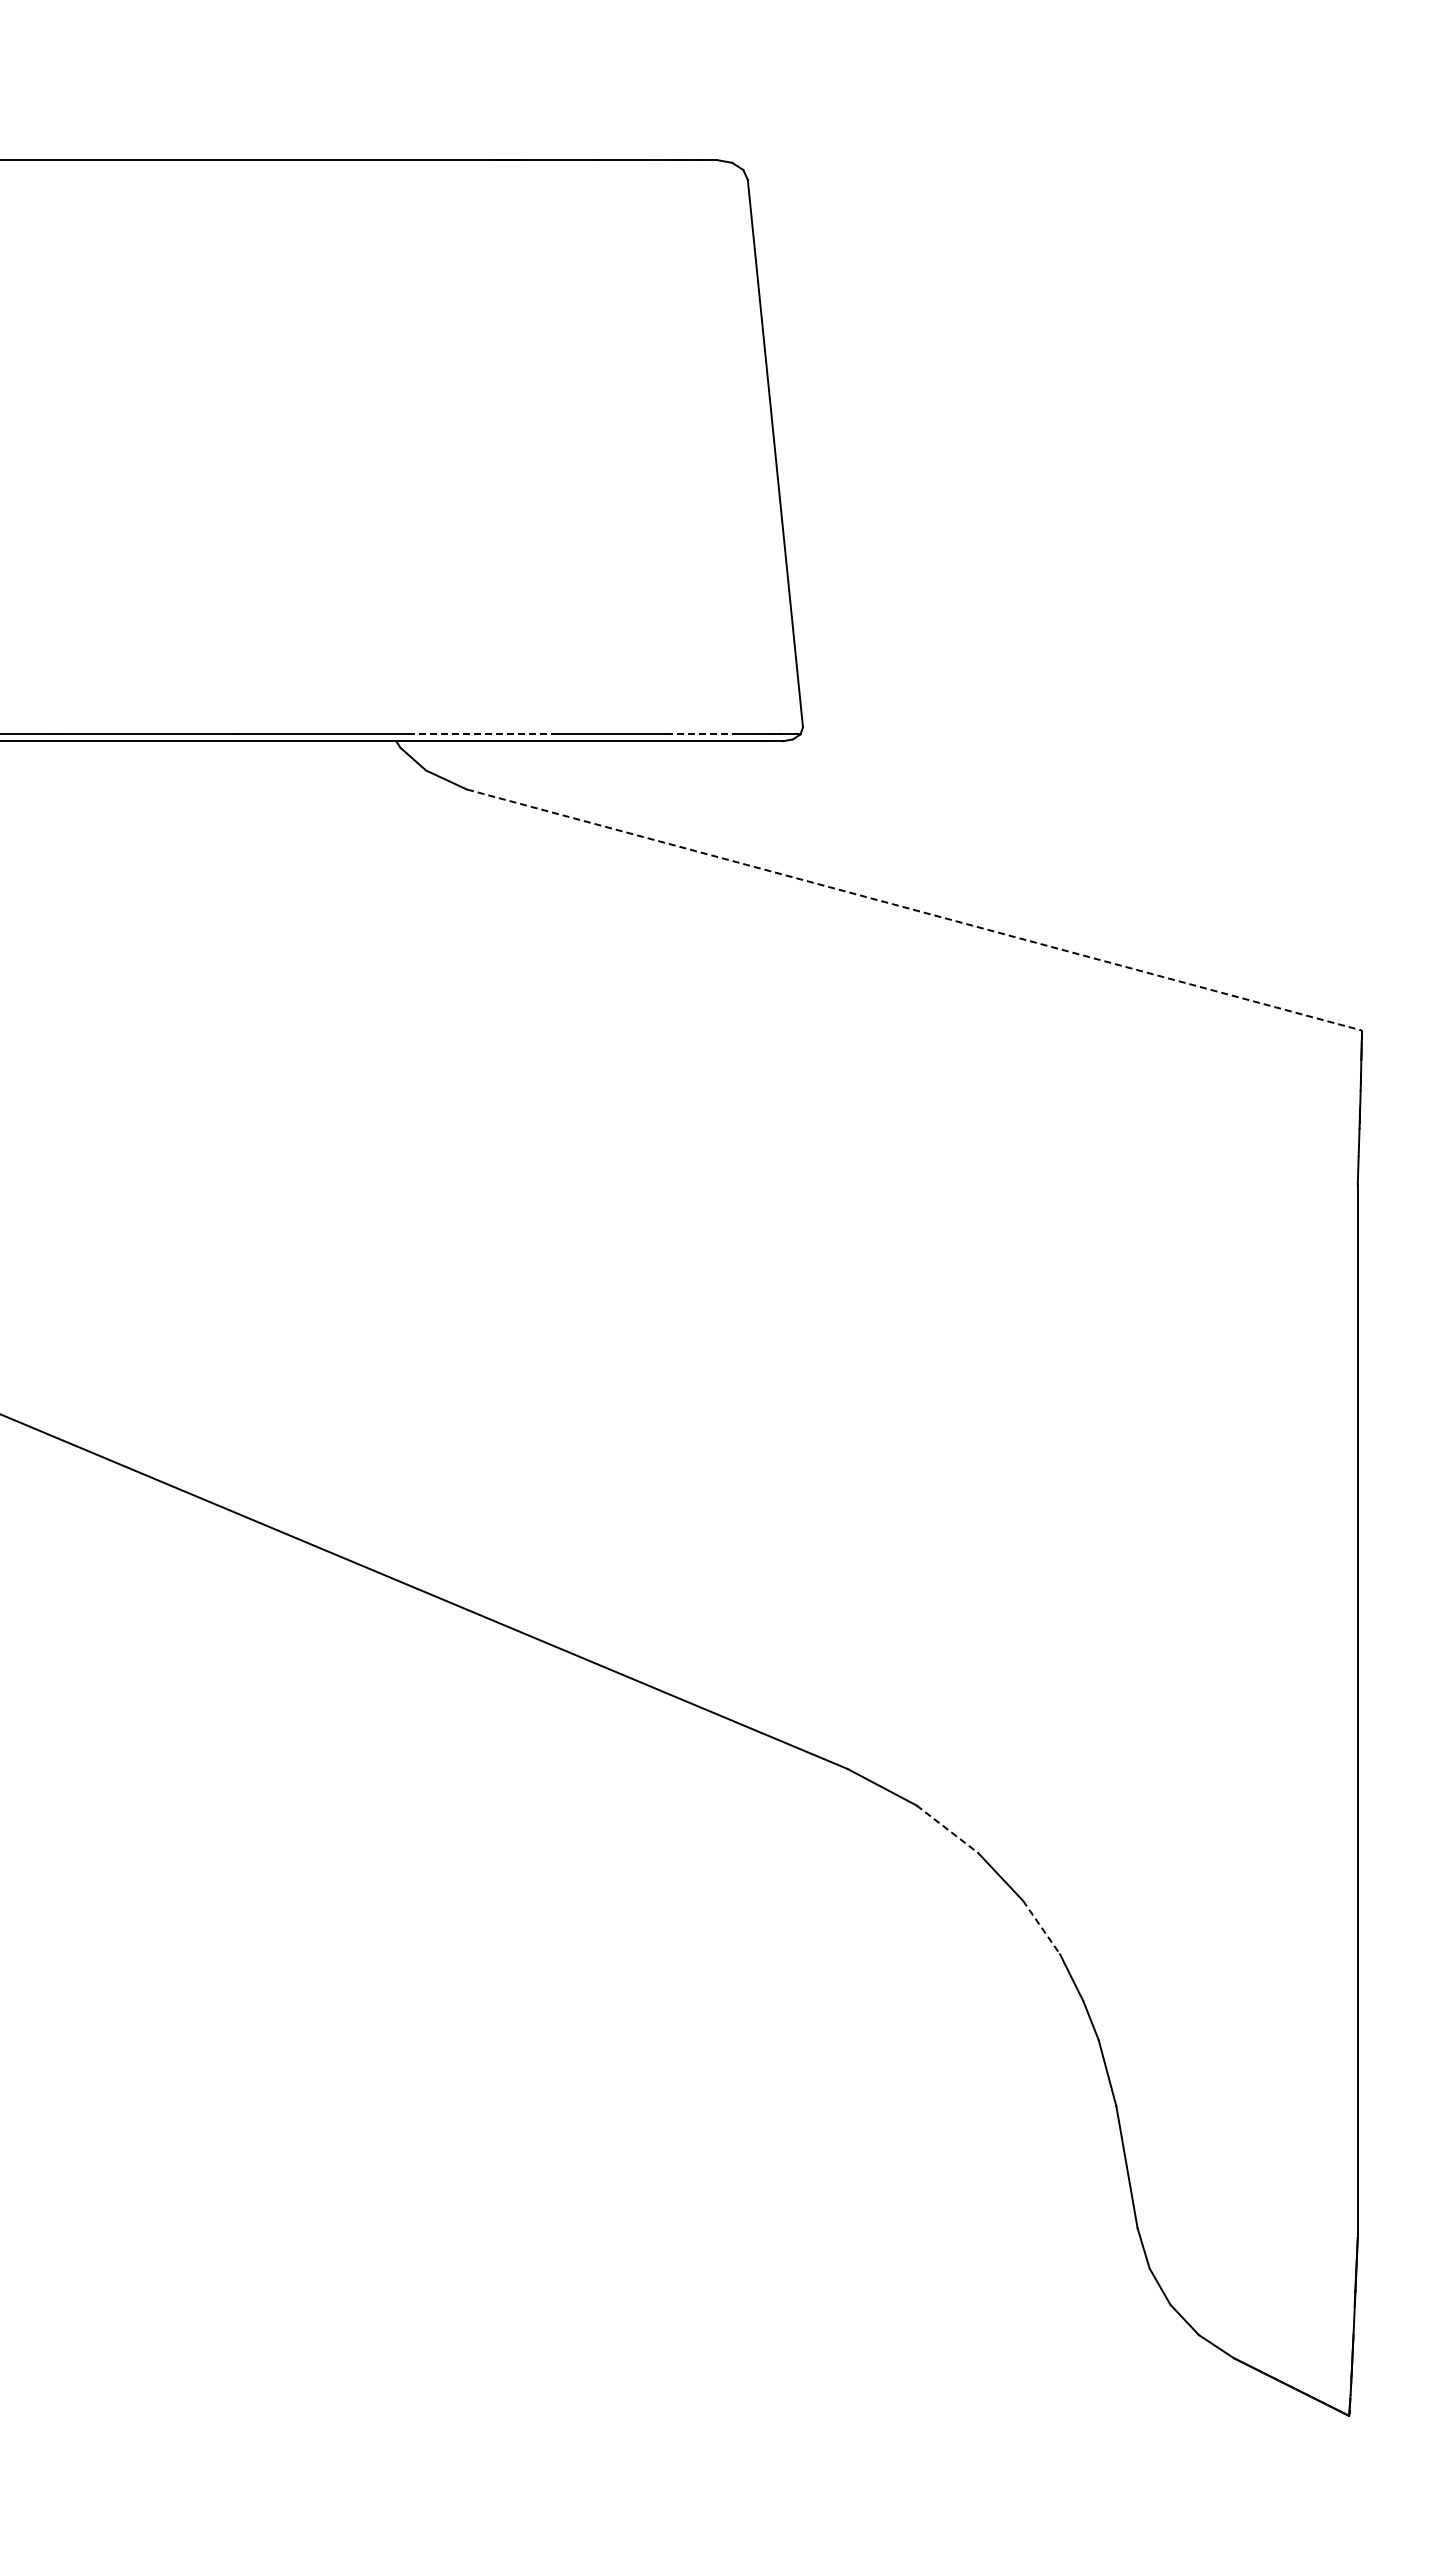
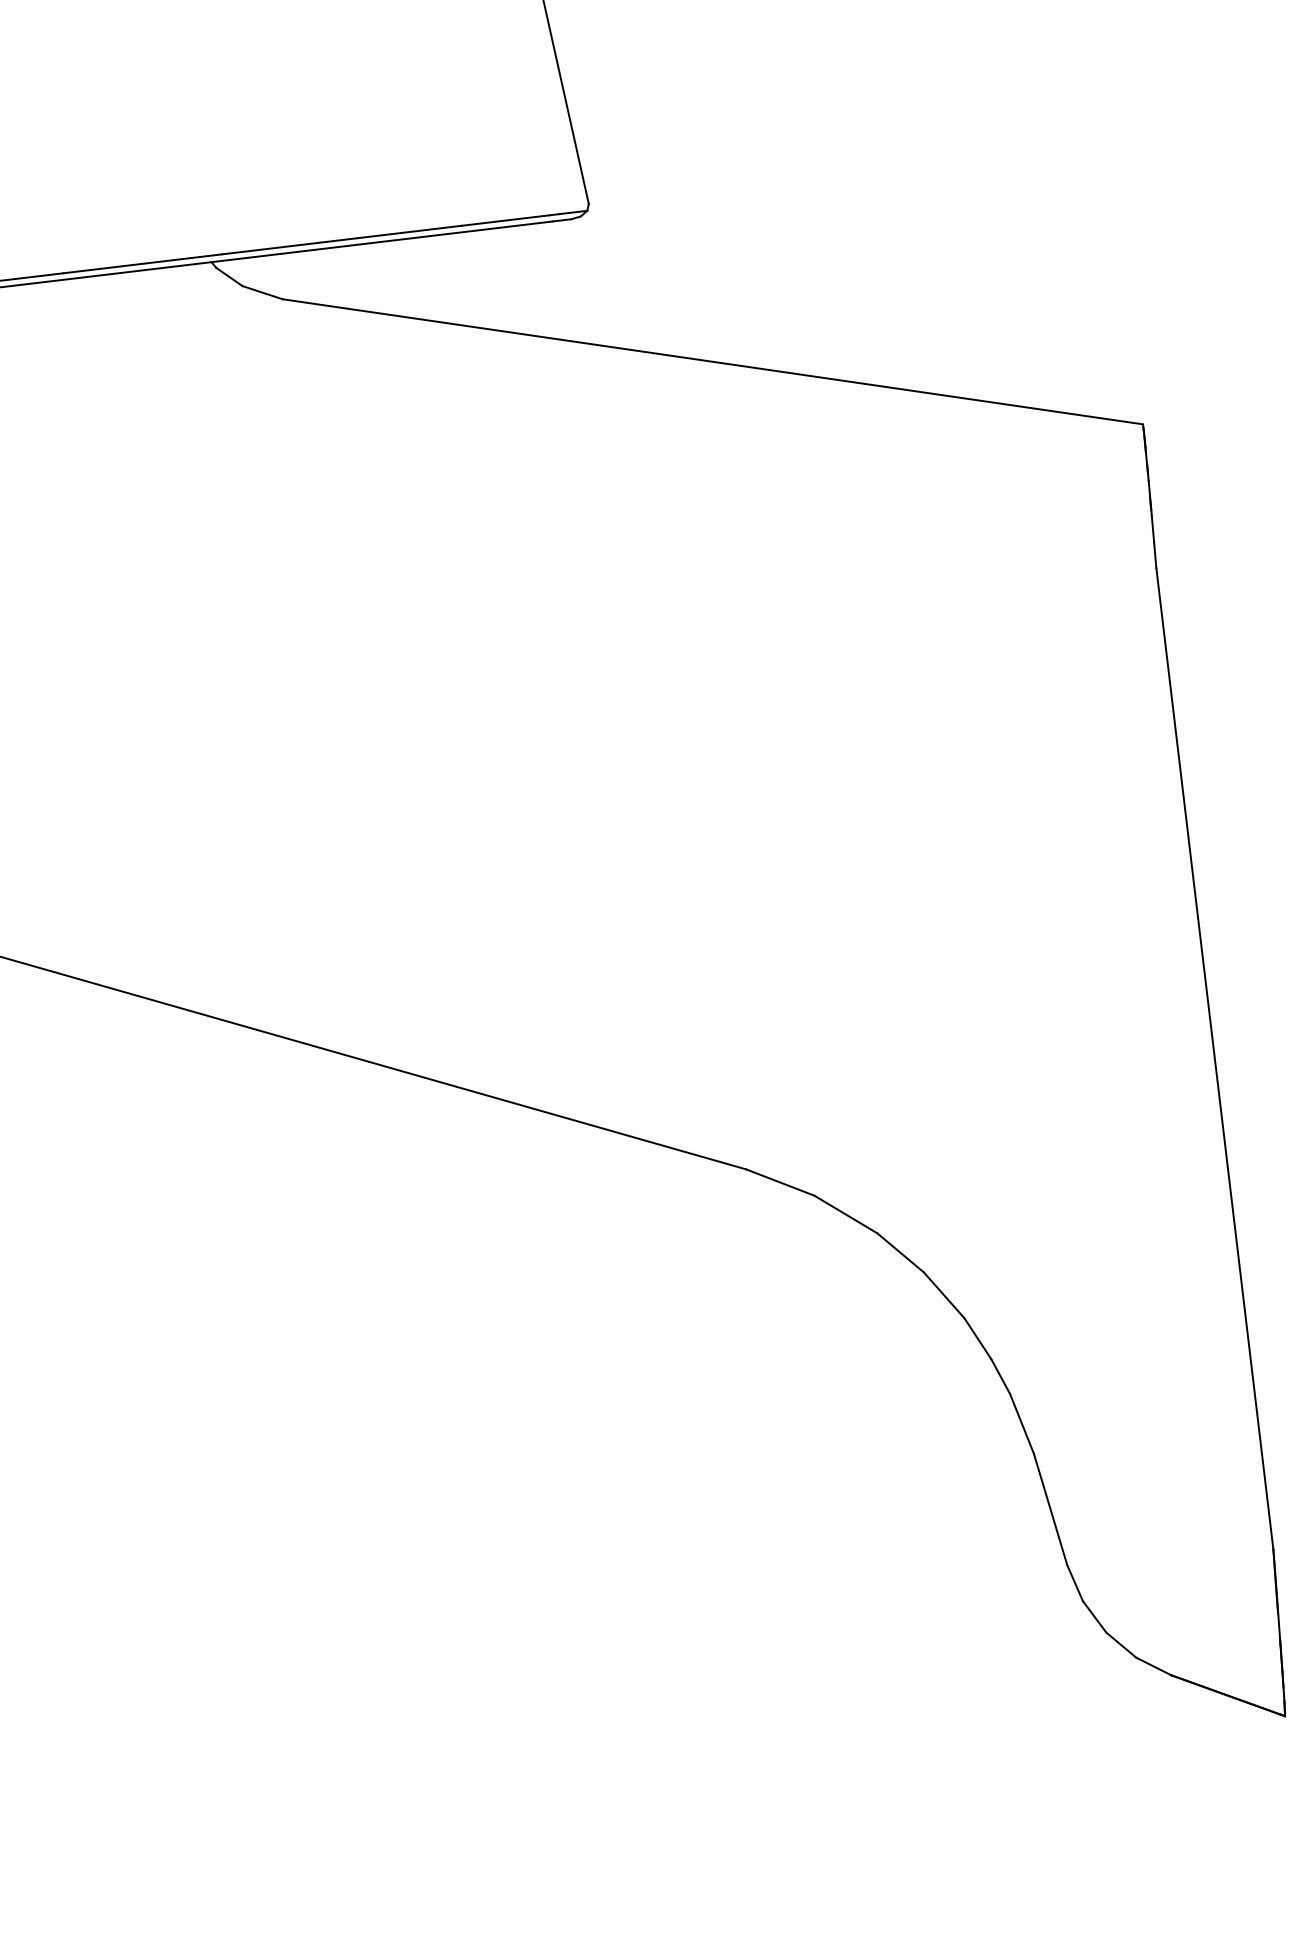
line: (481, 734) -> (290, 246), dashed -> solid
line: (701, 734) -> (495, 221), dashed -> solid
line: (914, 910) -> (713, 362), dashed -> solid
line: (947, 1829) -> (845, 1214), dashed -> solid
line: (1041, 1927) -> (944, 1295), dashed -> solid

